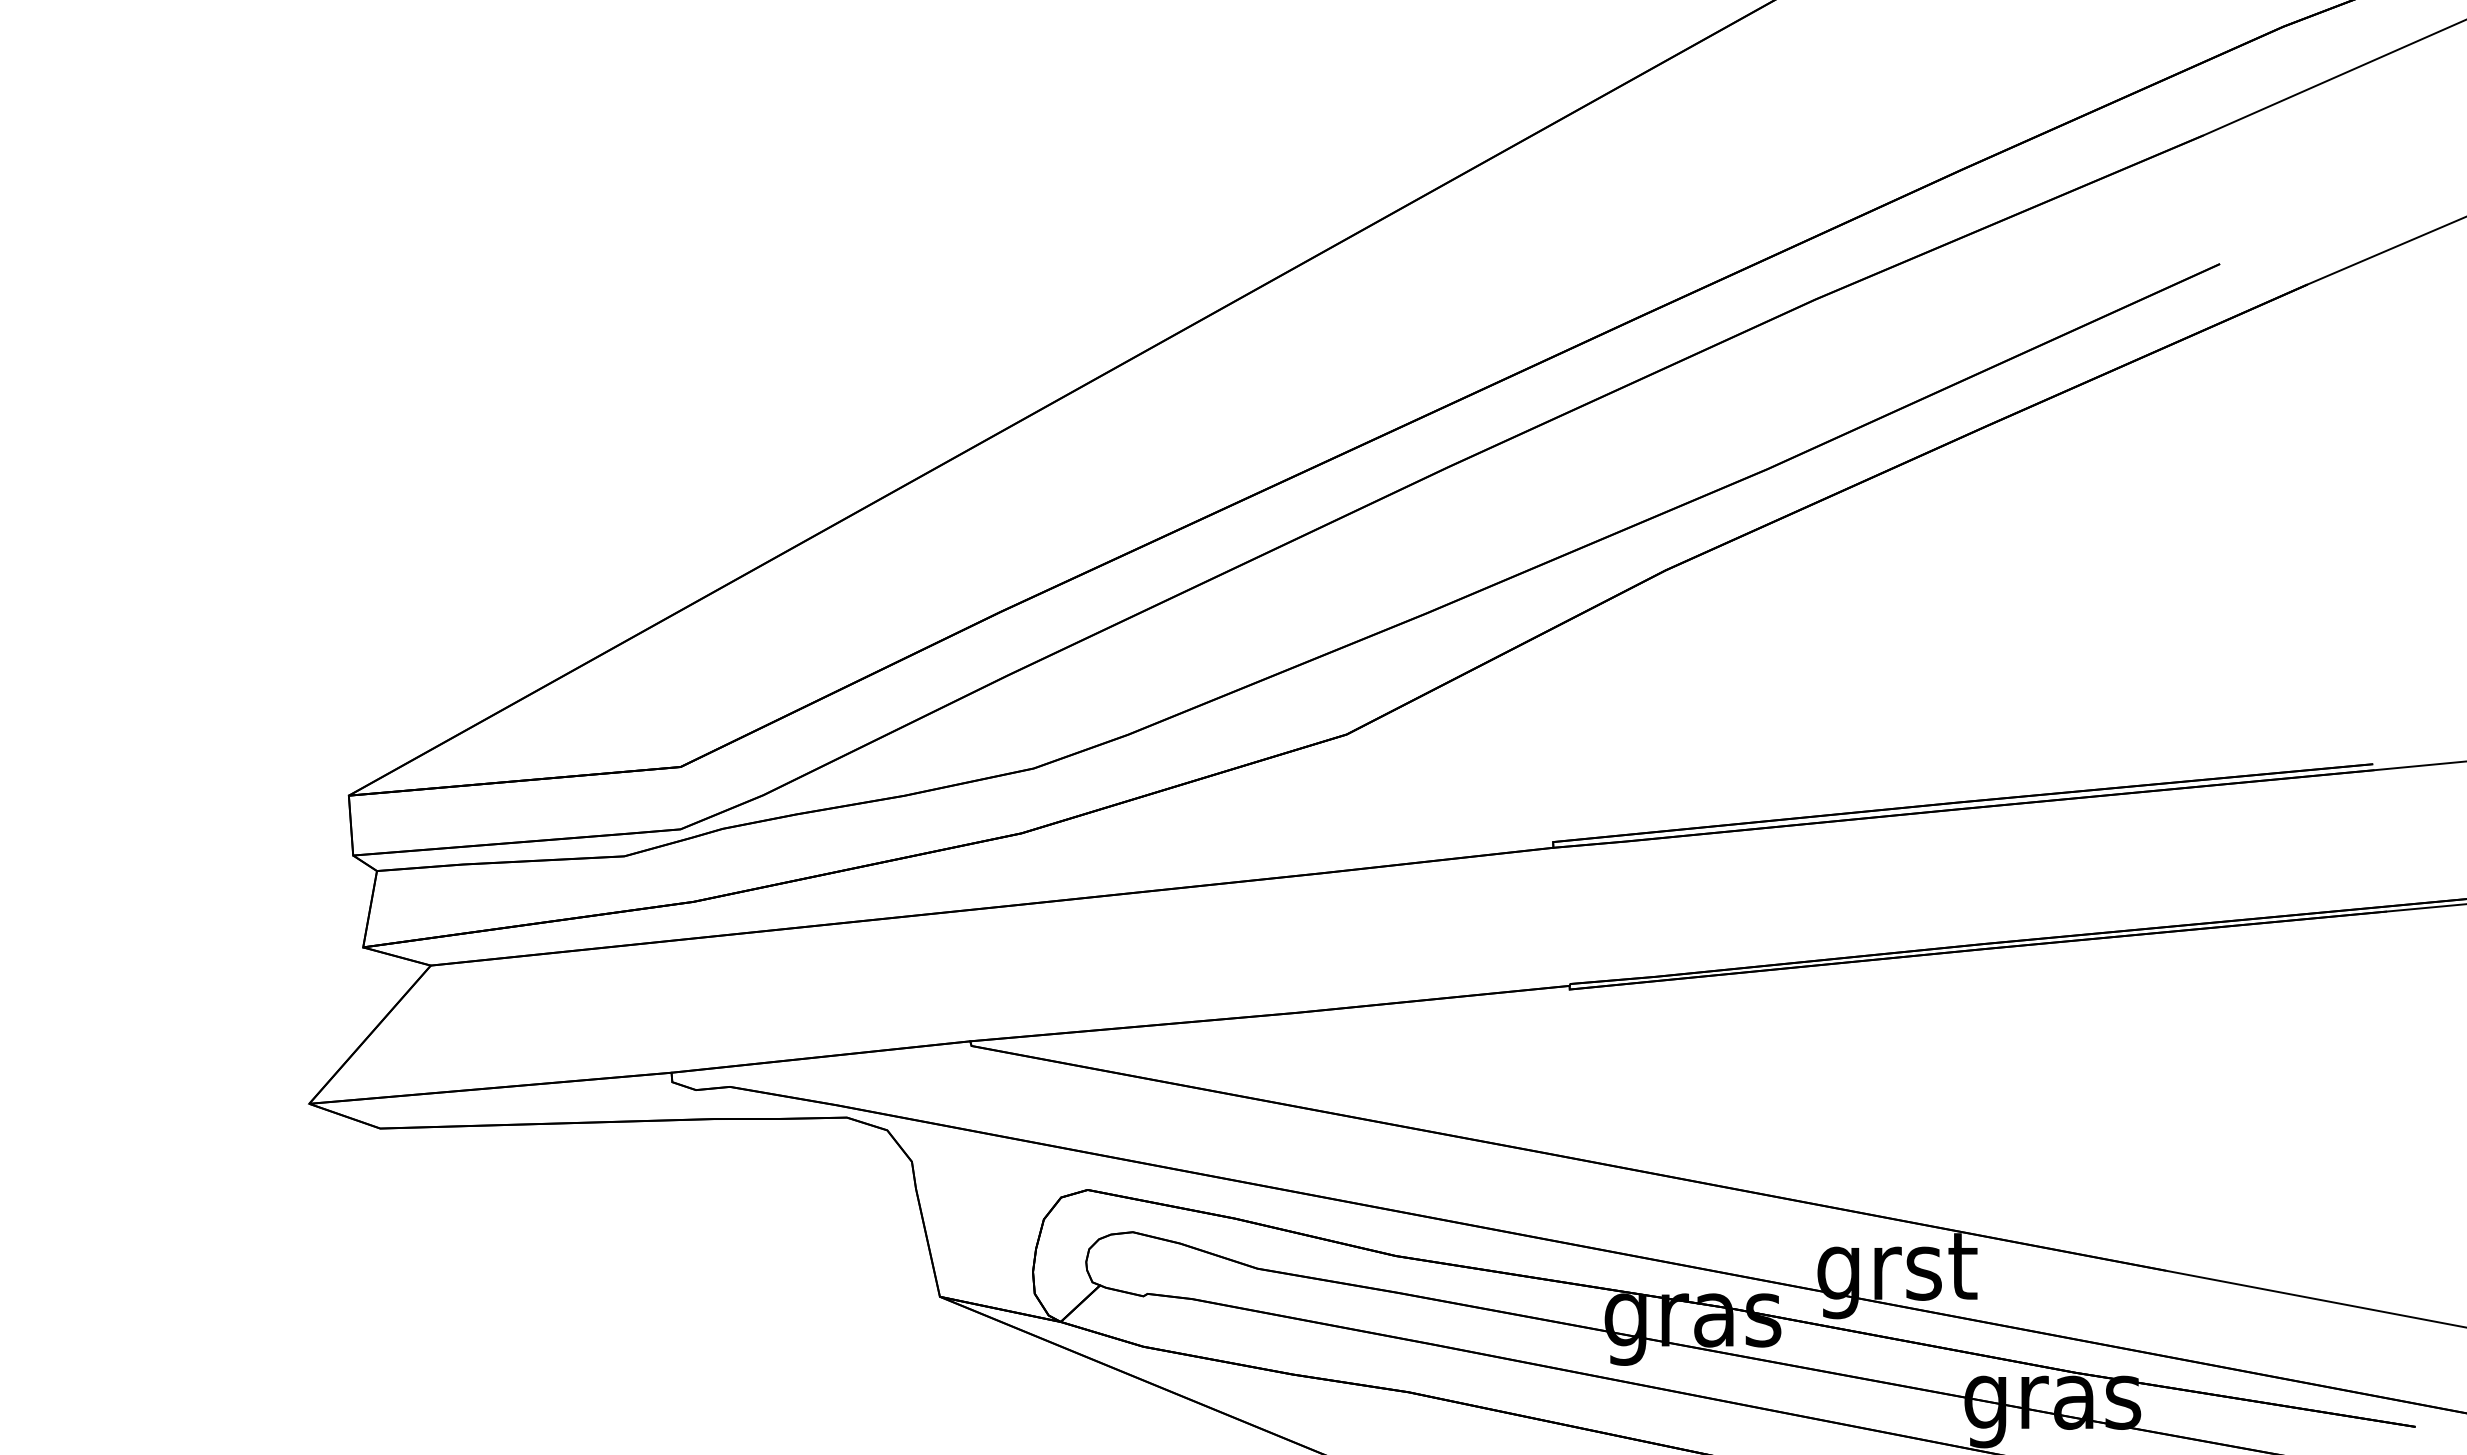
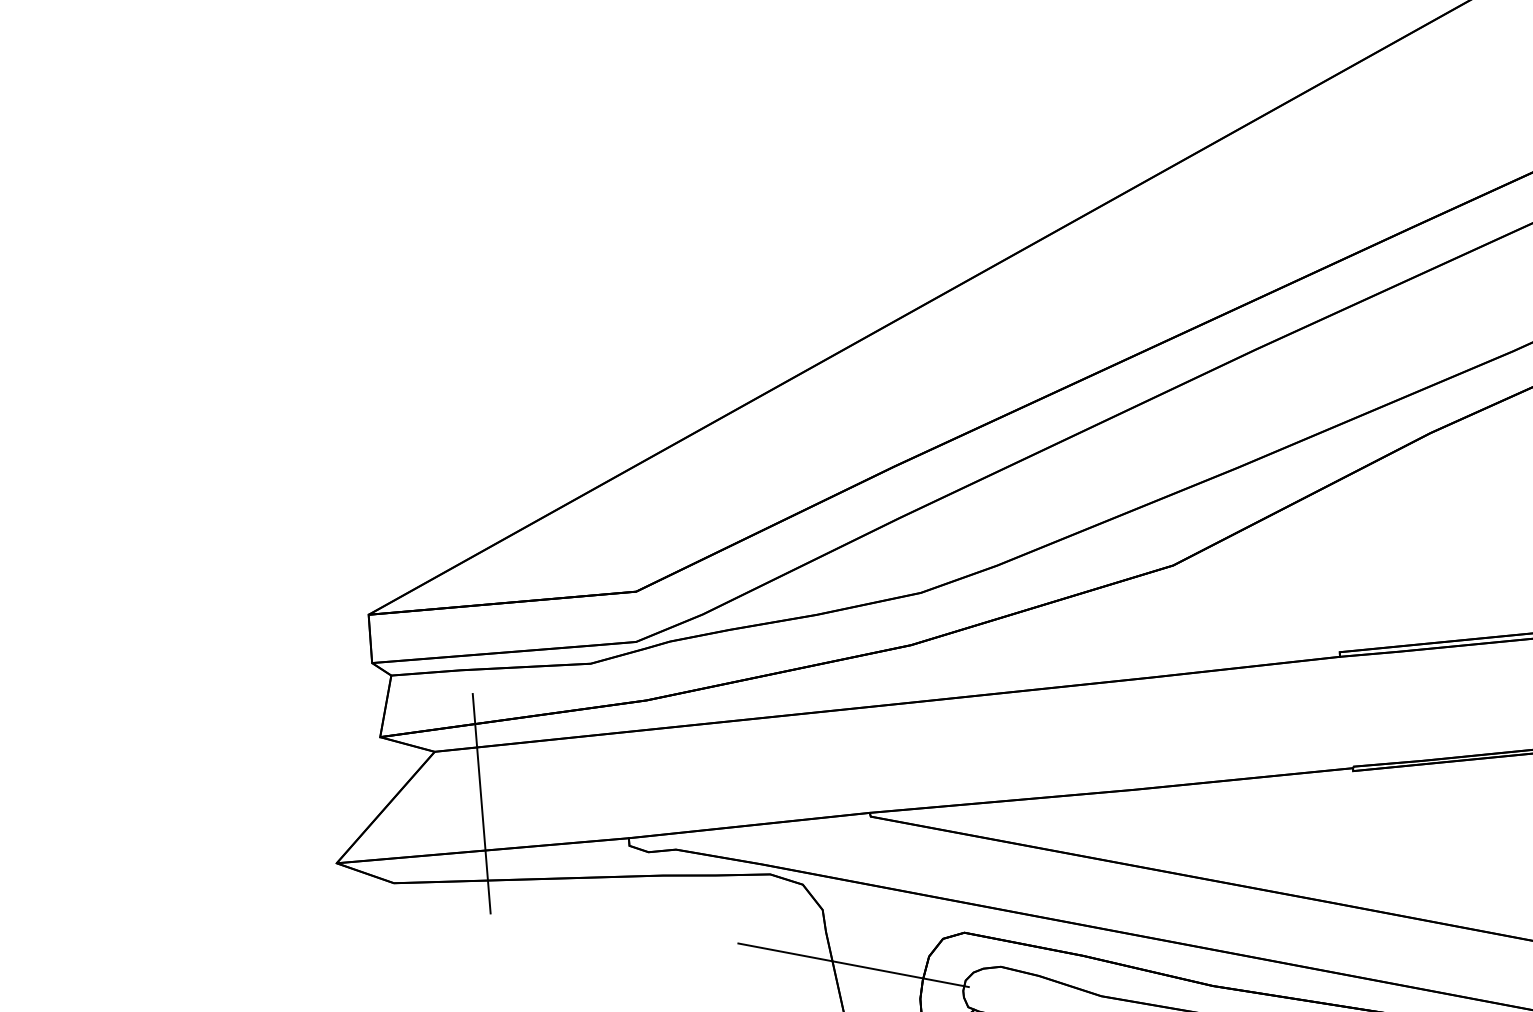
line: (489, 1029) -> (482, 803), added
line: (950, 1230) -> (853, 965), added

